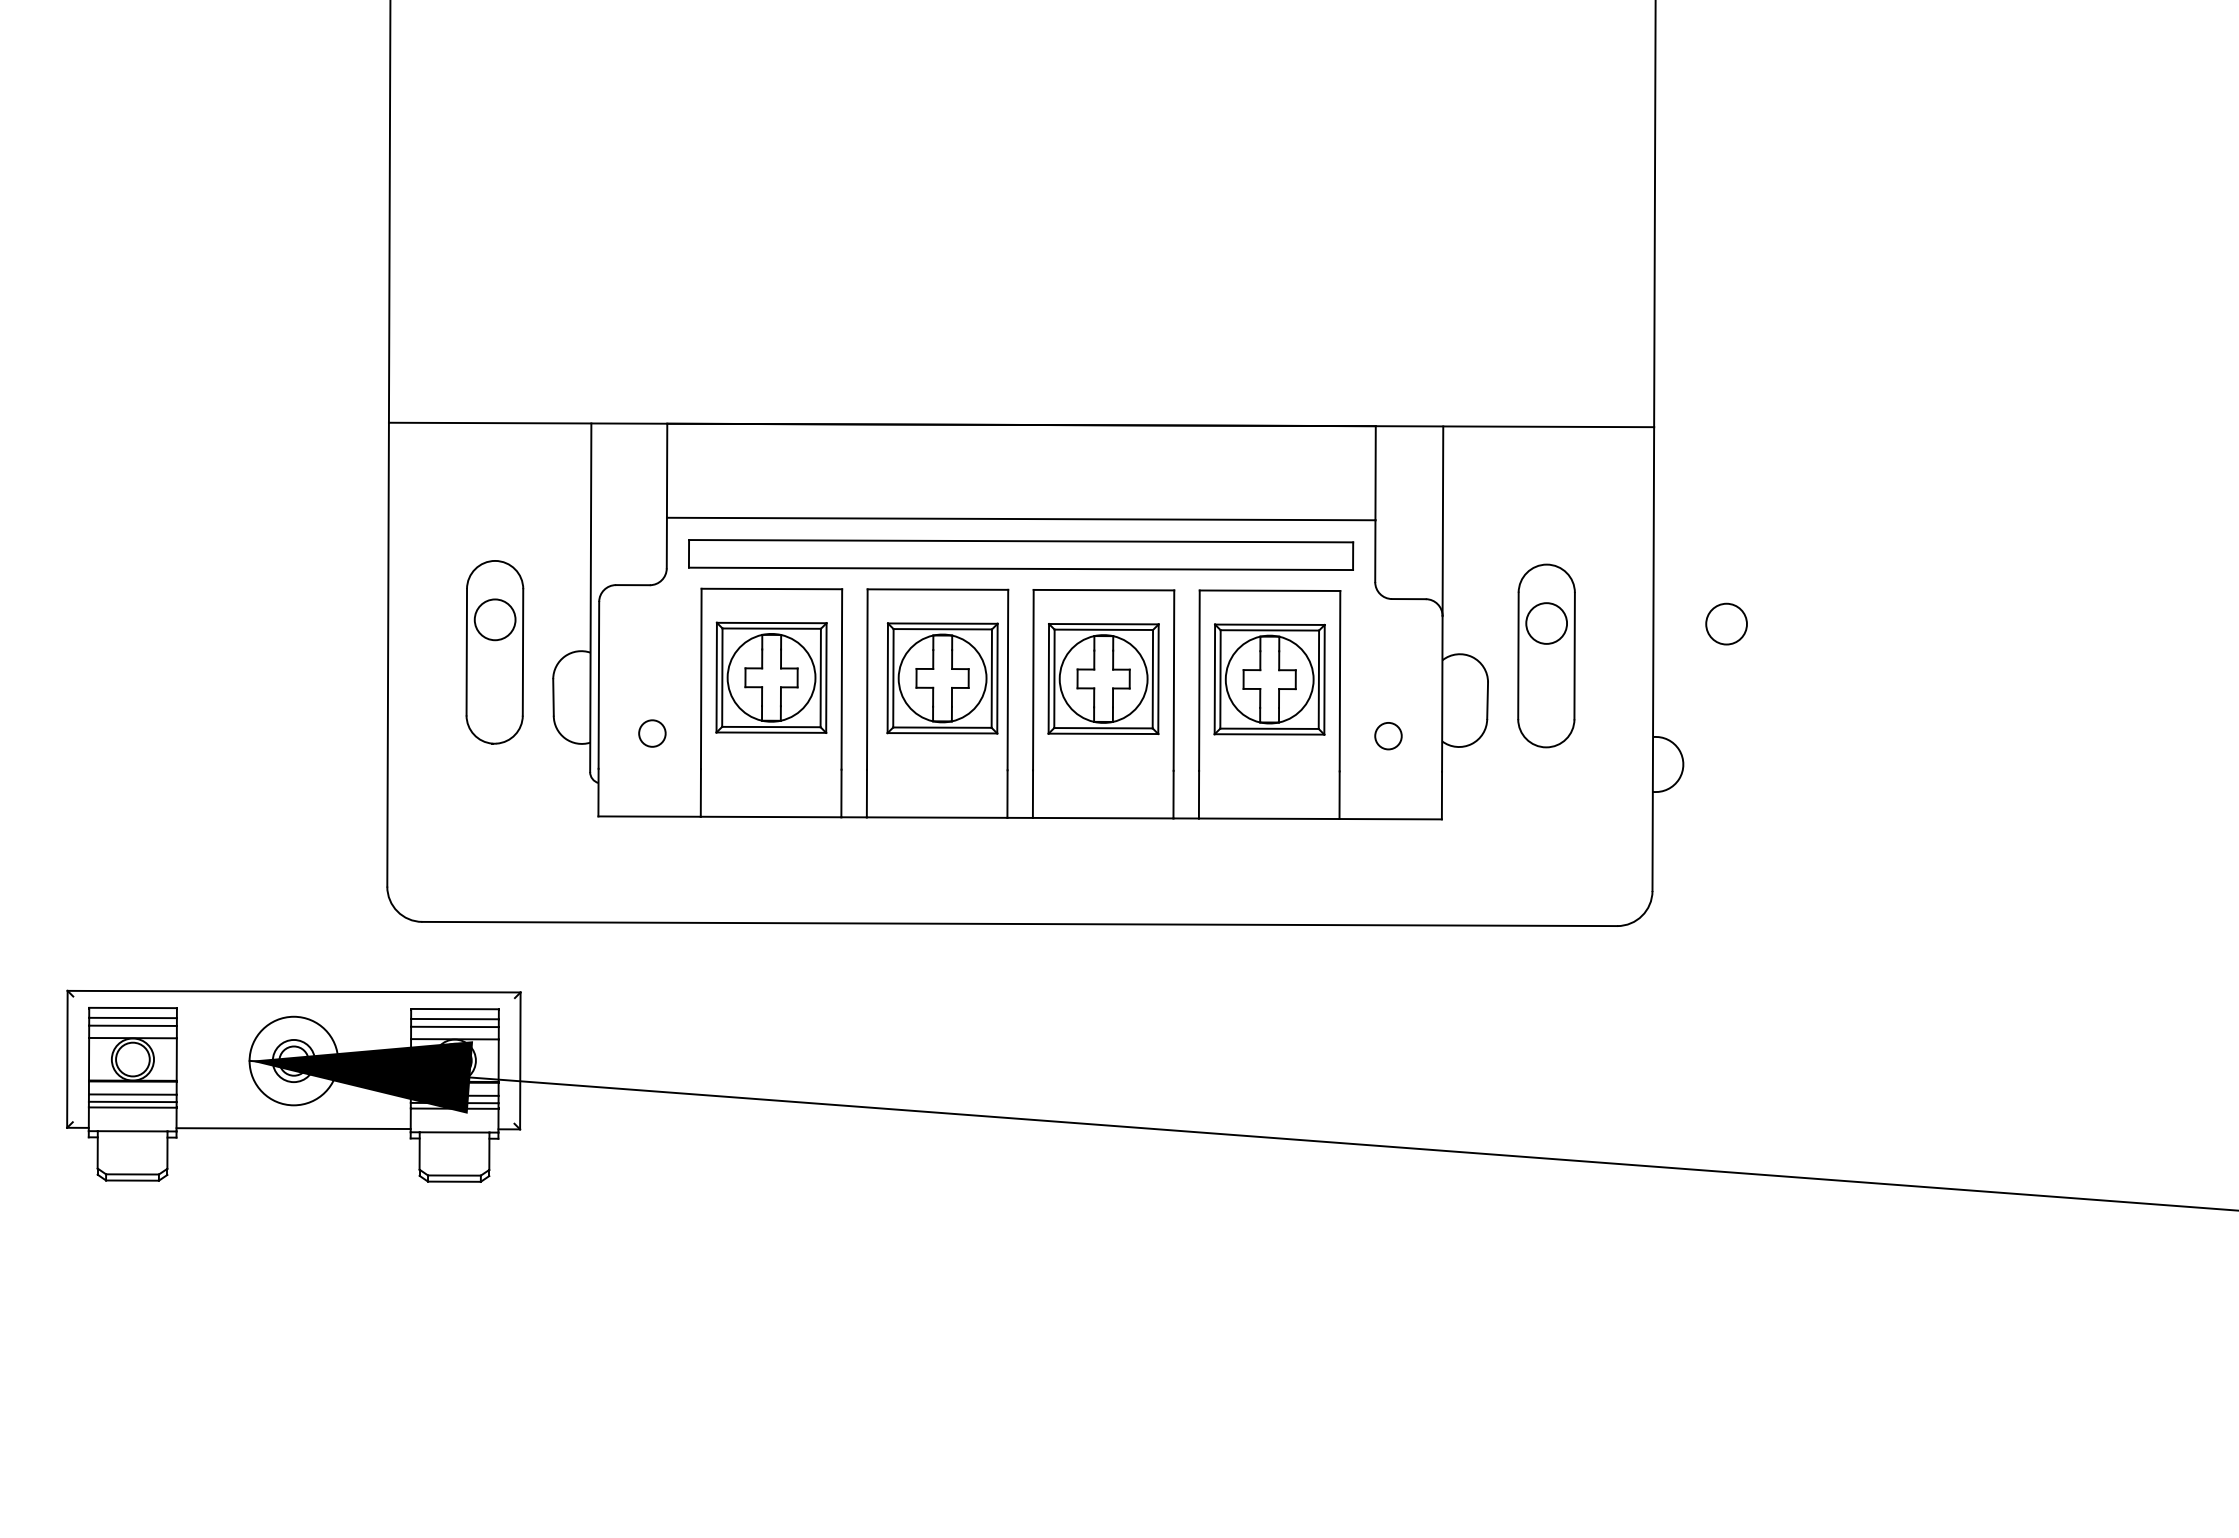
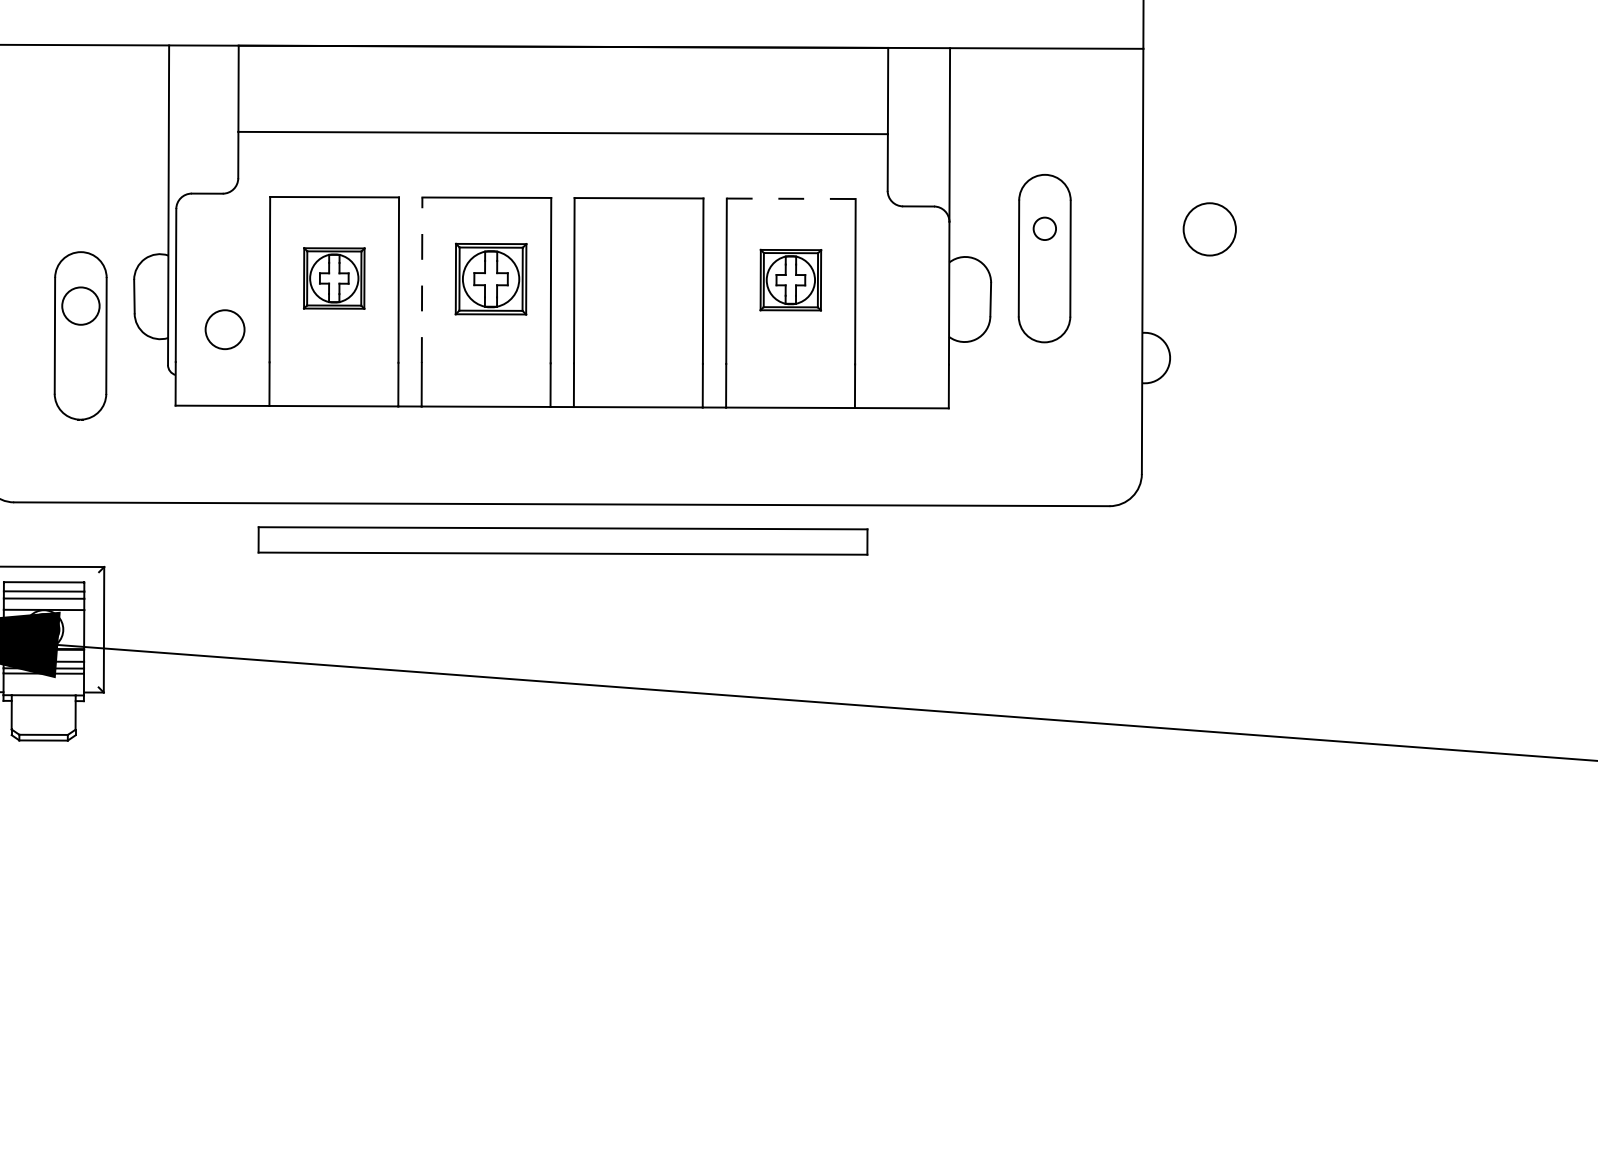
part: (1021, 554) -> (563, 540), moved
line: (1270, 590) -> (791, 198), solid -> dashed
circle: (1546, 623) -> (1044, 228), size x0.6
circle: (1726, 623) -> (1209, 228), size x1.4
part: (494, 652) -> (80, 336), moved
part: (771, 677) -> (334, 278), size x0.6
part: (942, 678) -> (491, 279), size x0.7
line: (867, 679) -> (422, 280), solid -> dashed
part: (1103, 679) -> (638, 280), removed
part: (1269, 679) -> (790, 280), size x0.6
circle: (652, 733) -> (225, 329), size x1.6
circle: (1388, 736) -> (899, 332), removed

